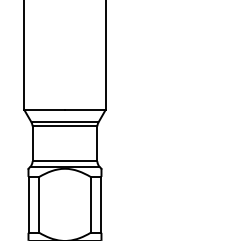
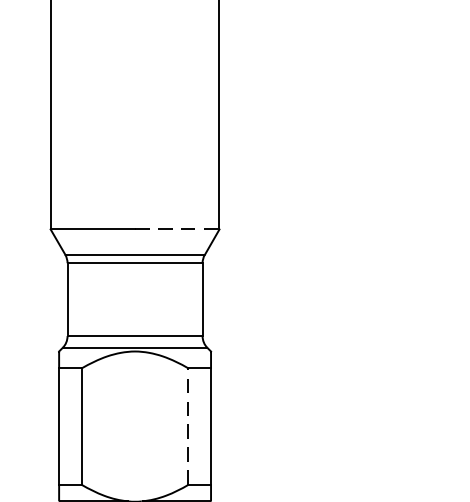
line: (85, 110) -> (177, 230), solid -> dashed
line: (90, 204) -> (188, 425), solid -> dashed

